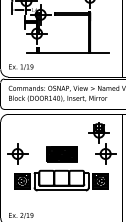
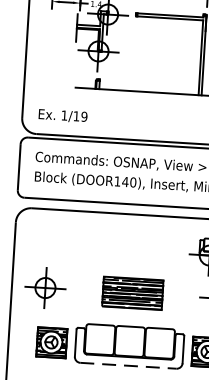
line: (62, 190) -> (130, 365), solid -> dashed

